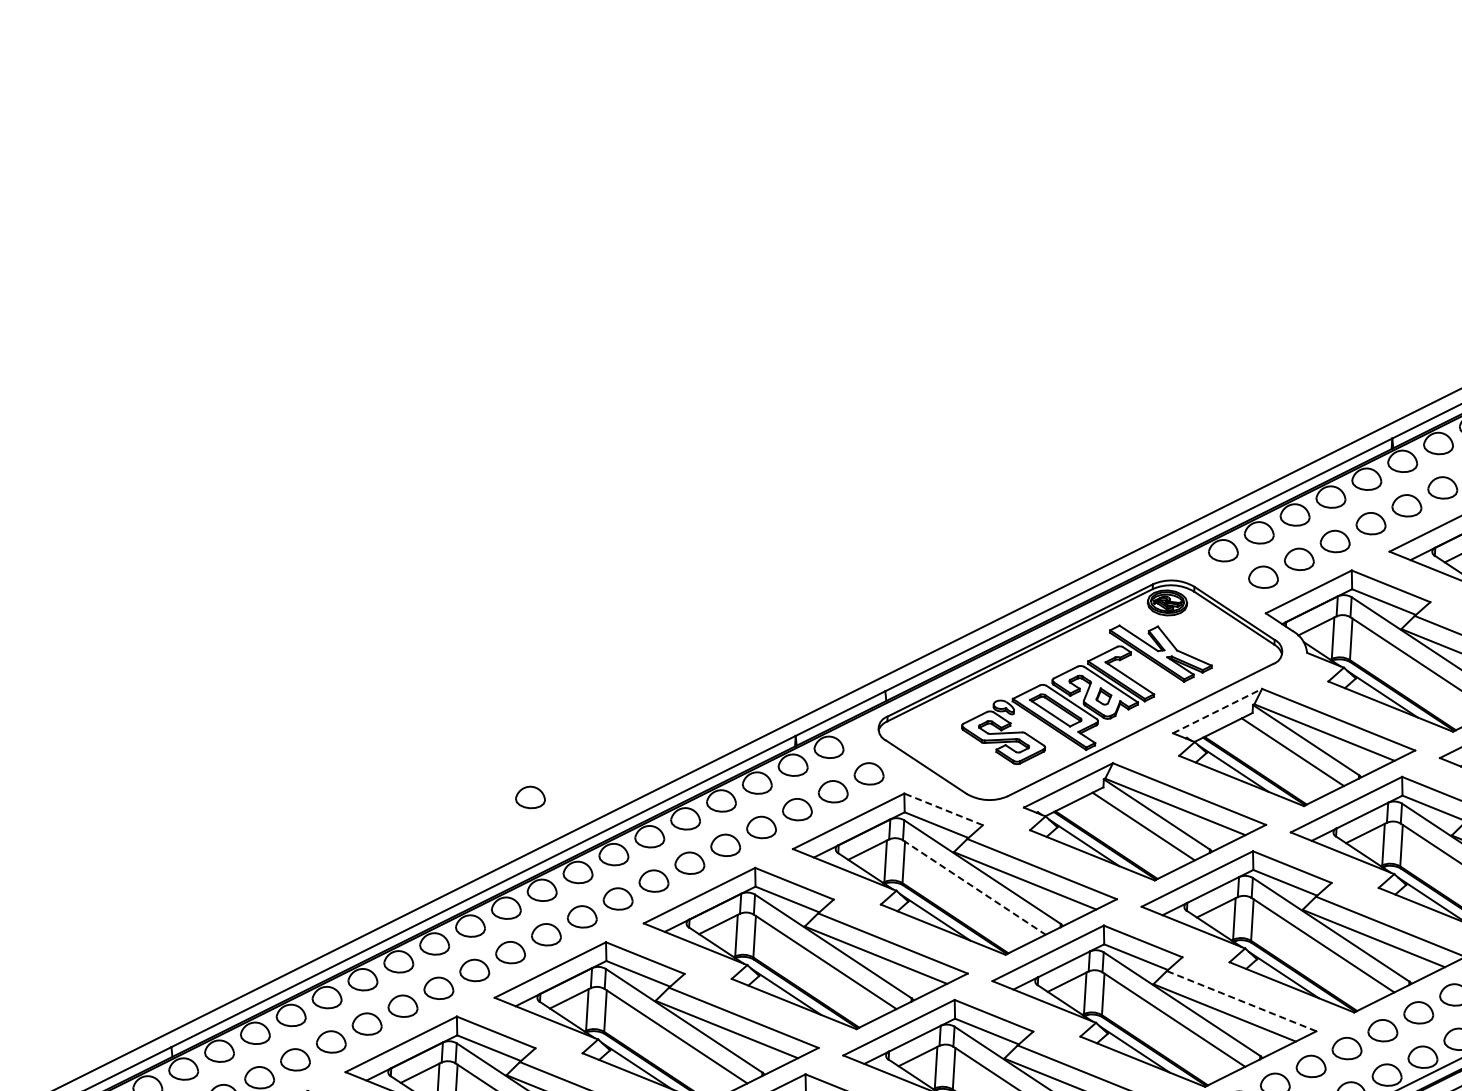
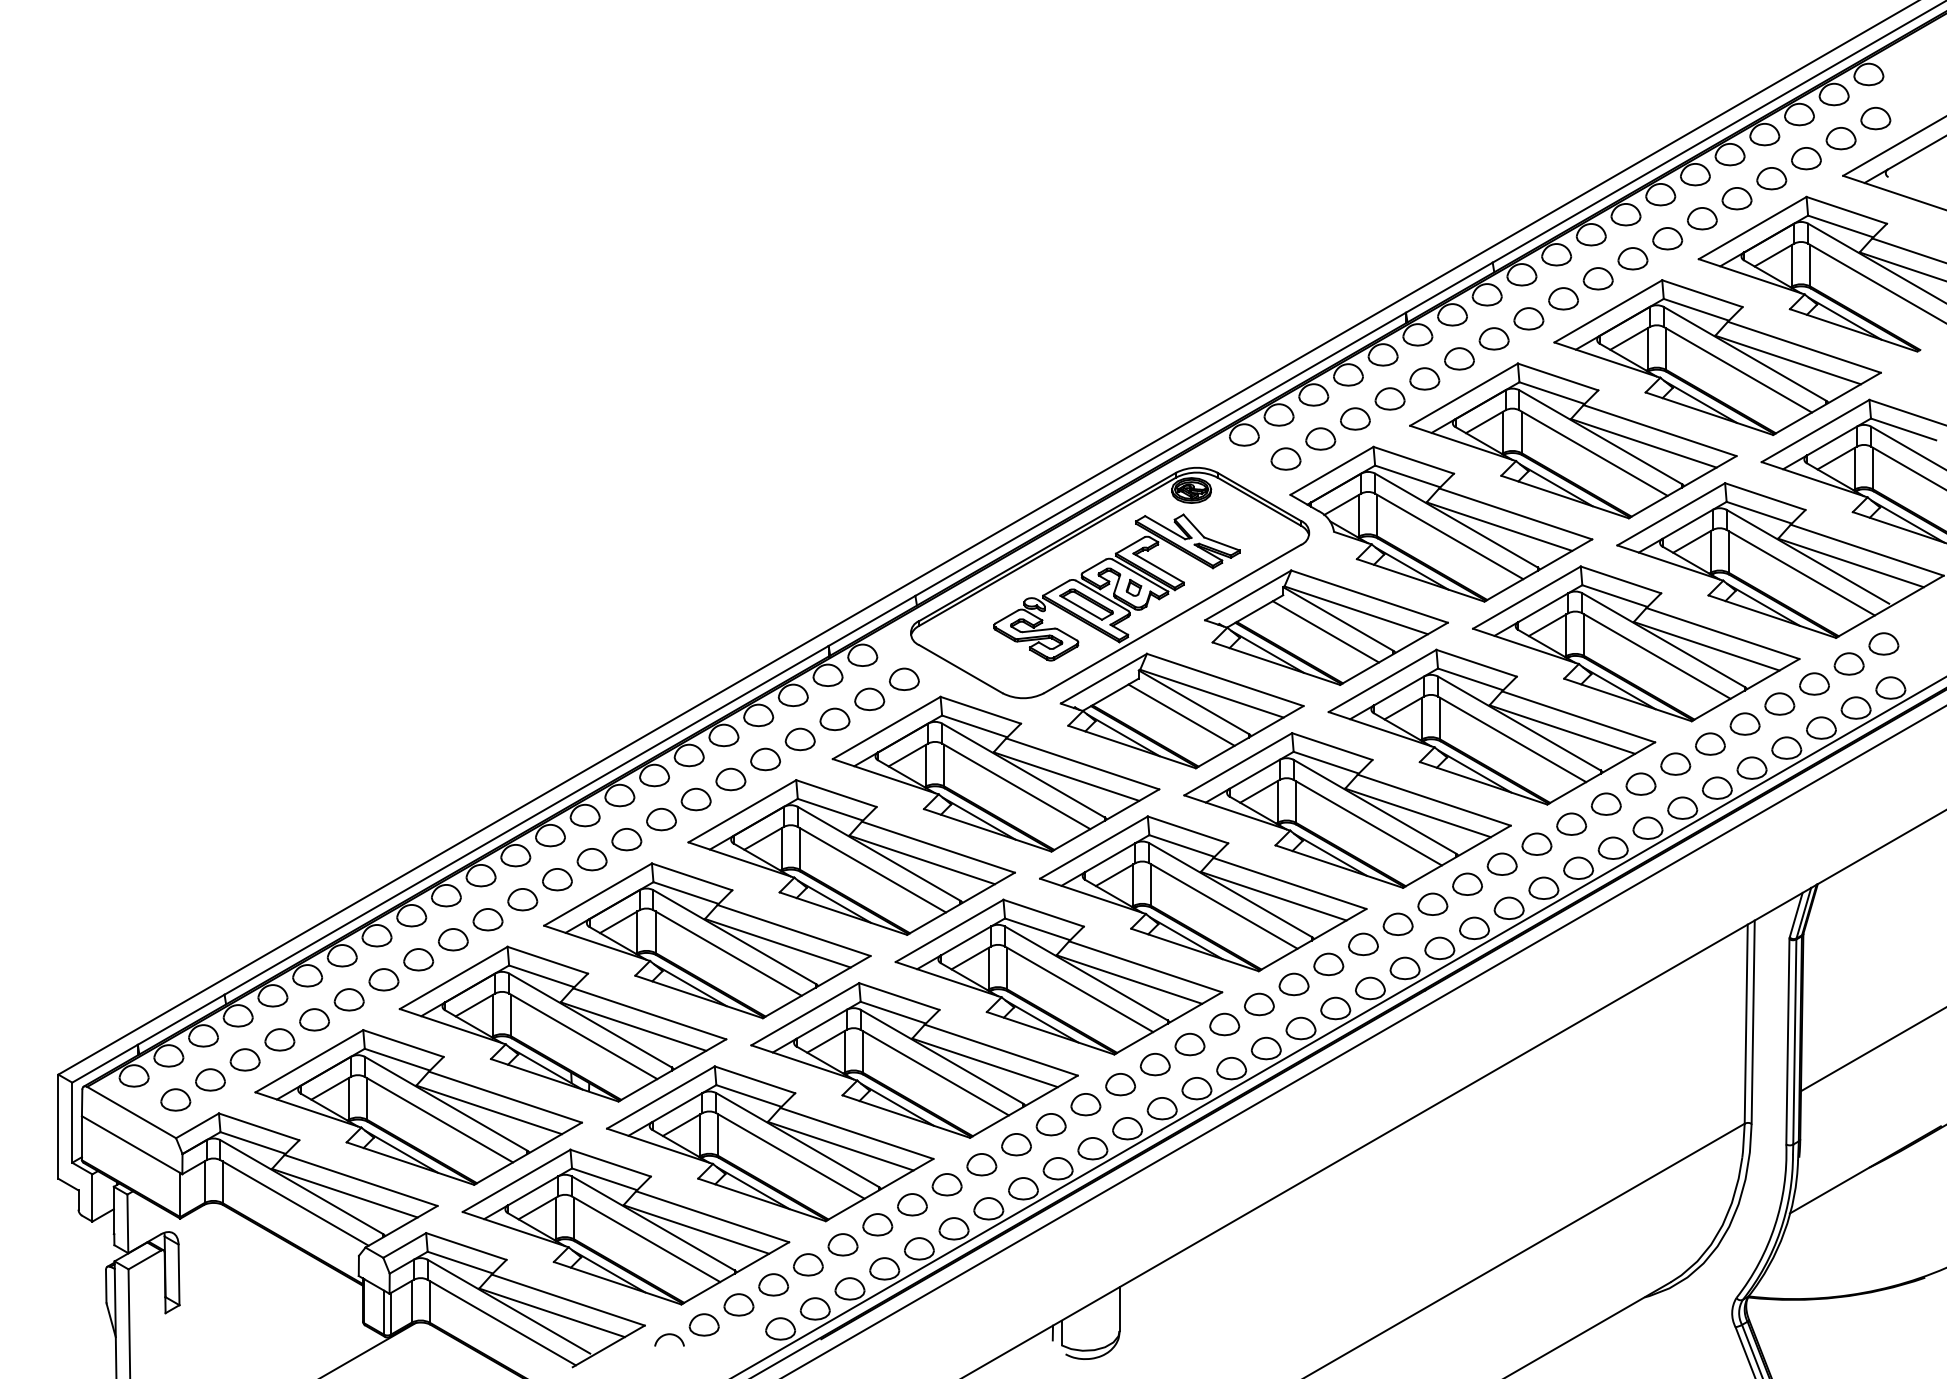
line: (1217, 711) -> (1248, 595), dashed -> solid
part: (530, 797) -> (567, 723), removed
line: (943, 809) -> (980, 710), dashed -> solid
line: (974, 887) -> (1016, 786), dashed -> solid
line: (1241, 1001) -> (1289, 883), dashed -> solid

